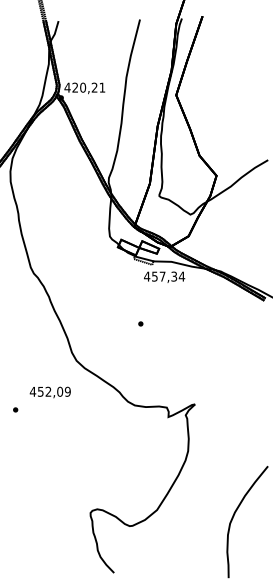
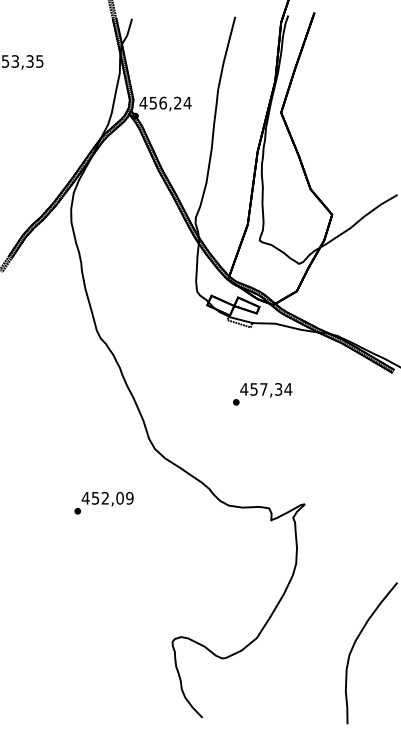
text: (88, 87) -> (170, 102), 420,21 -> 456,24
text: (164, 277) -> (266, 390), moved
text: (50, 392) -> (107, 499), moved

